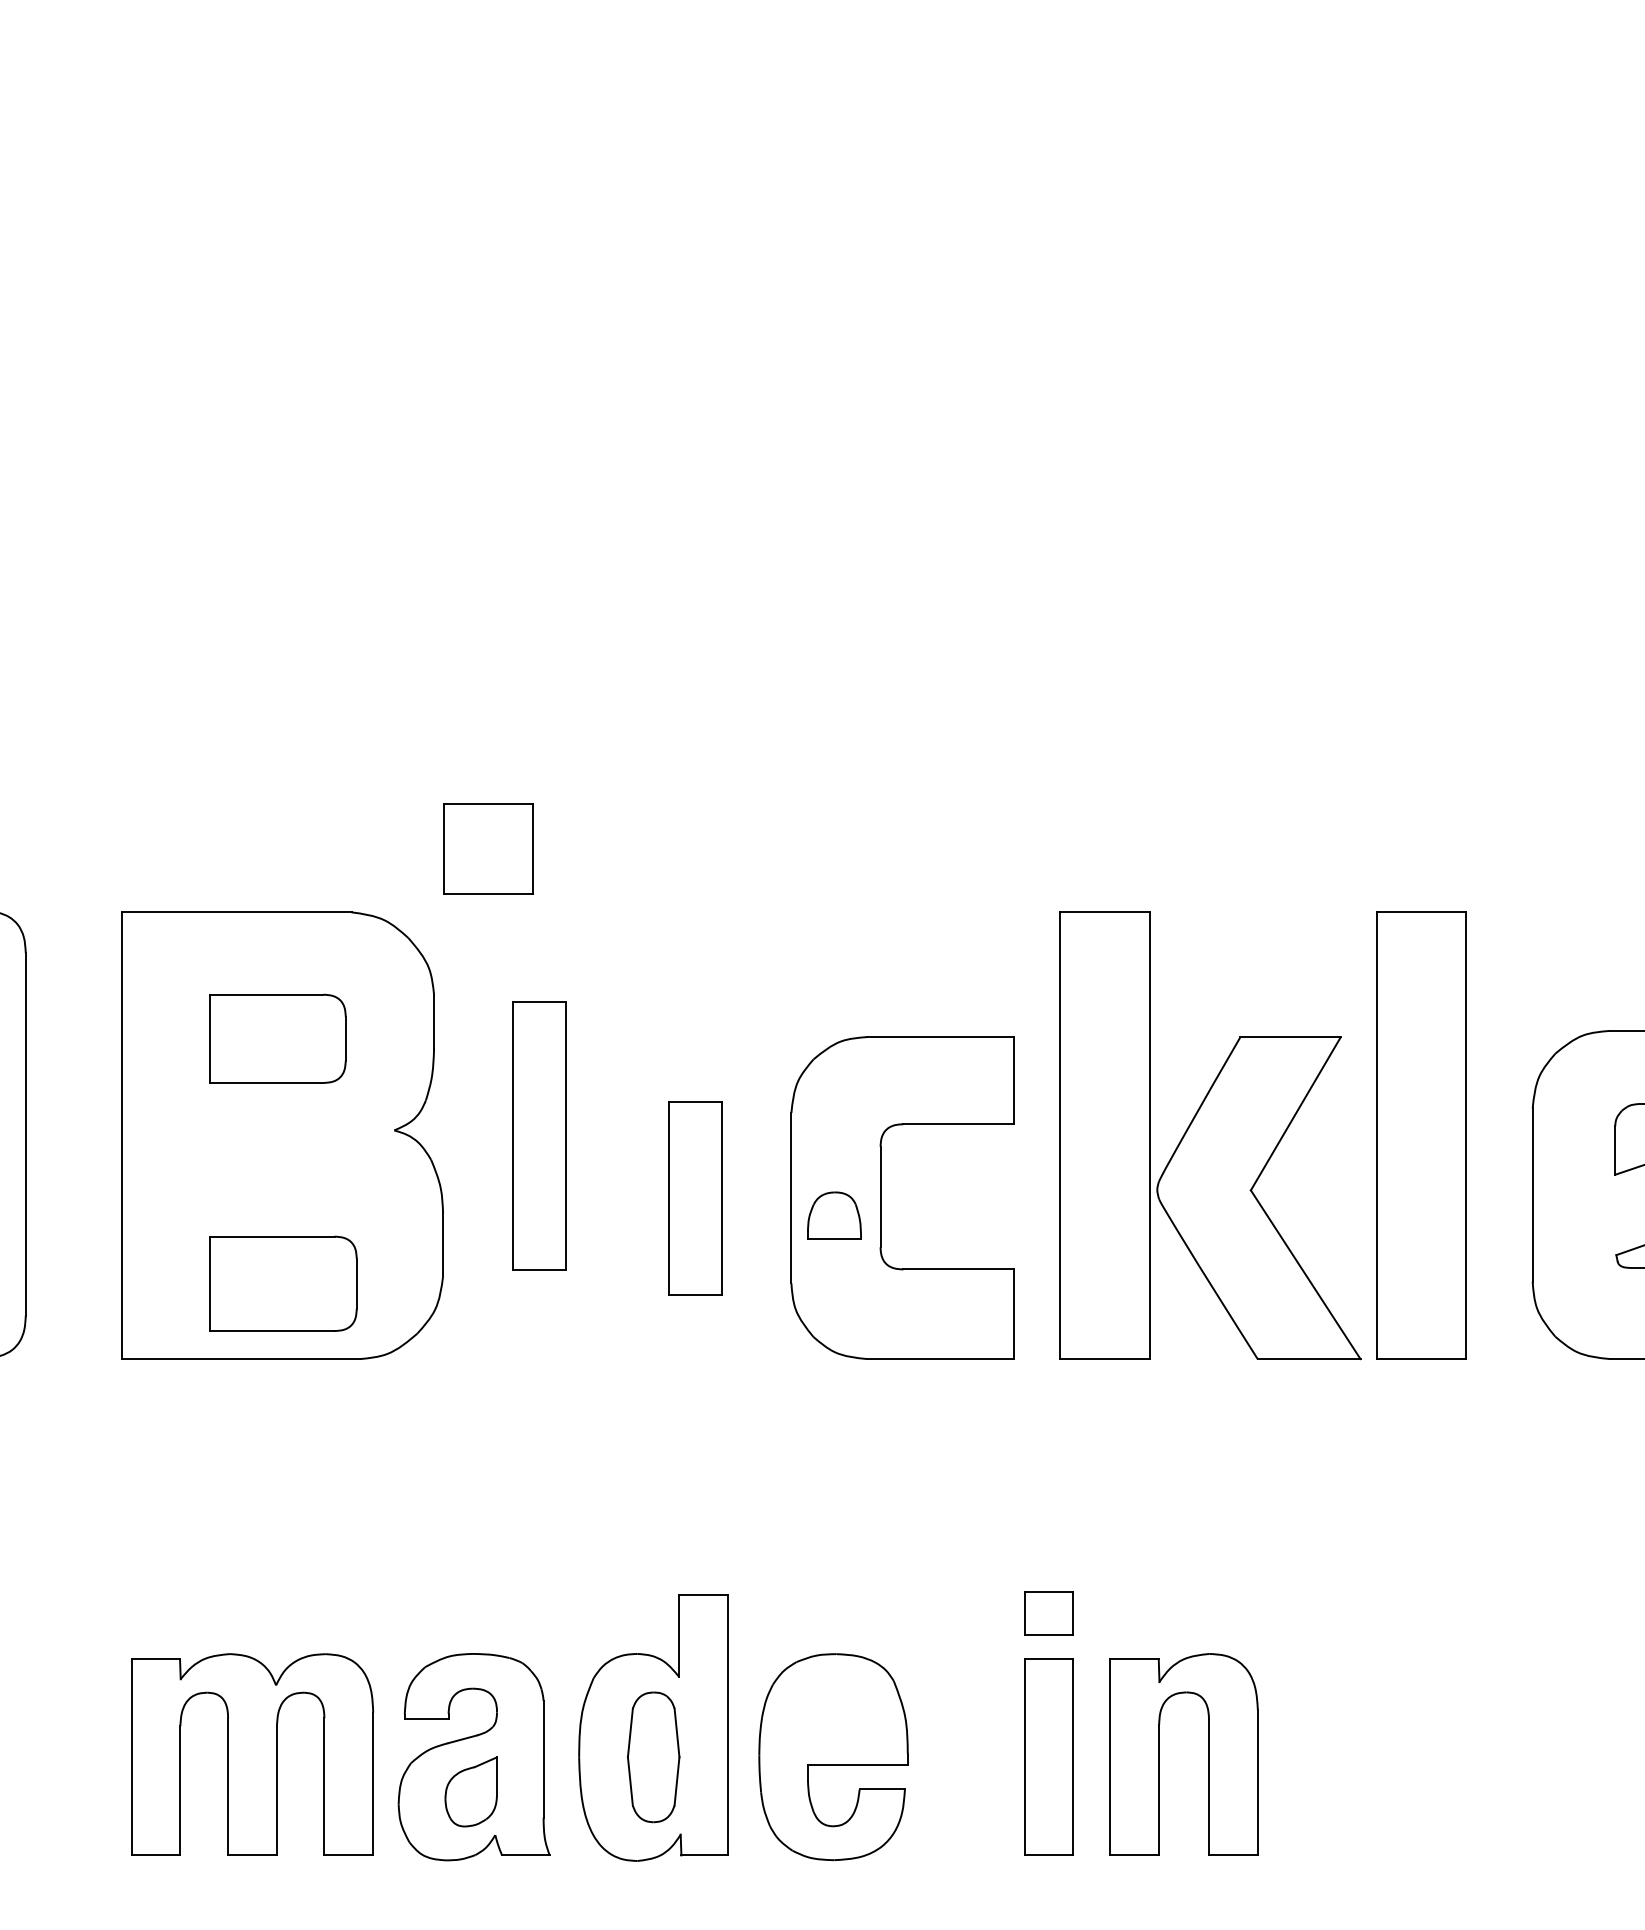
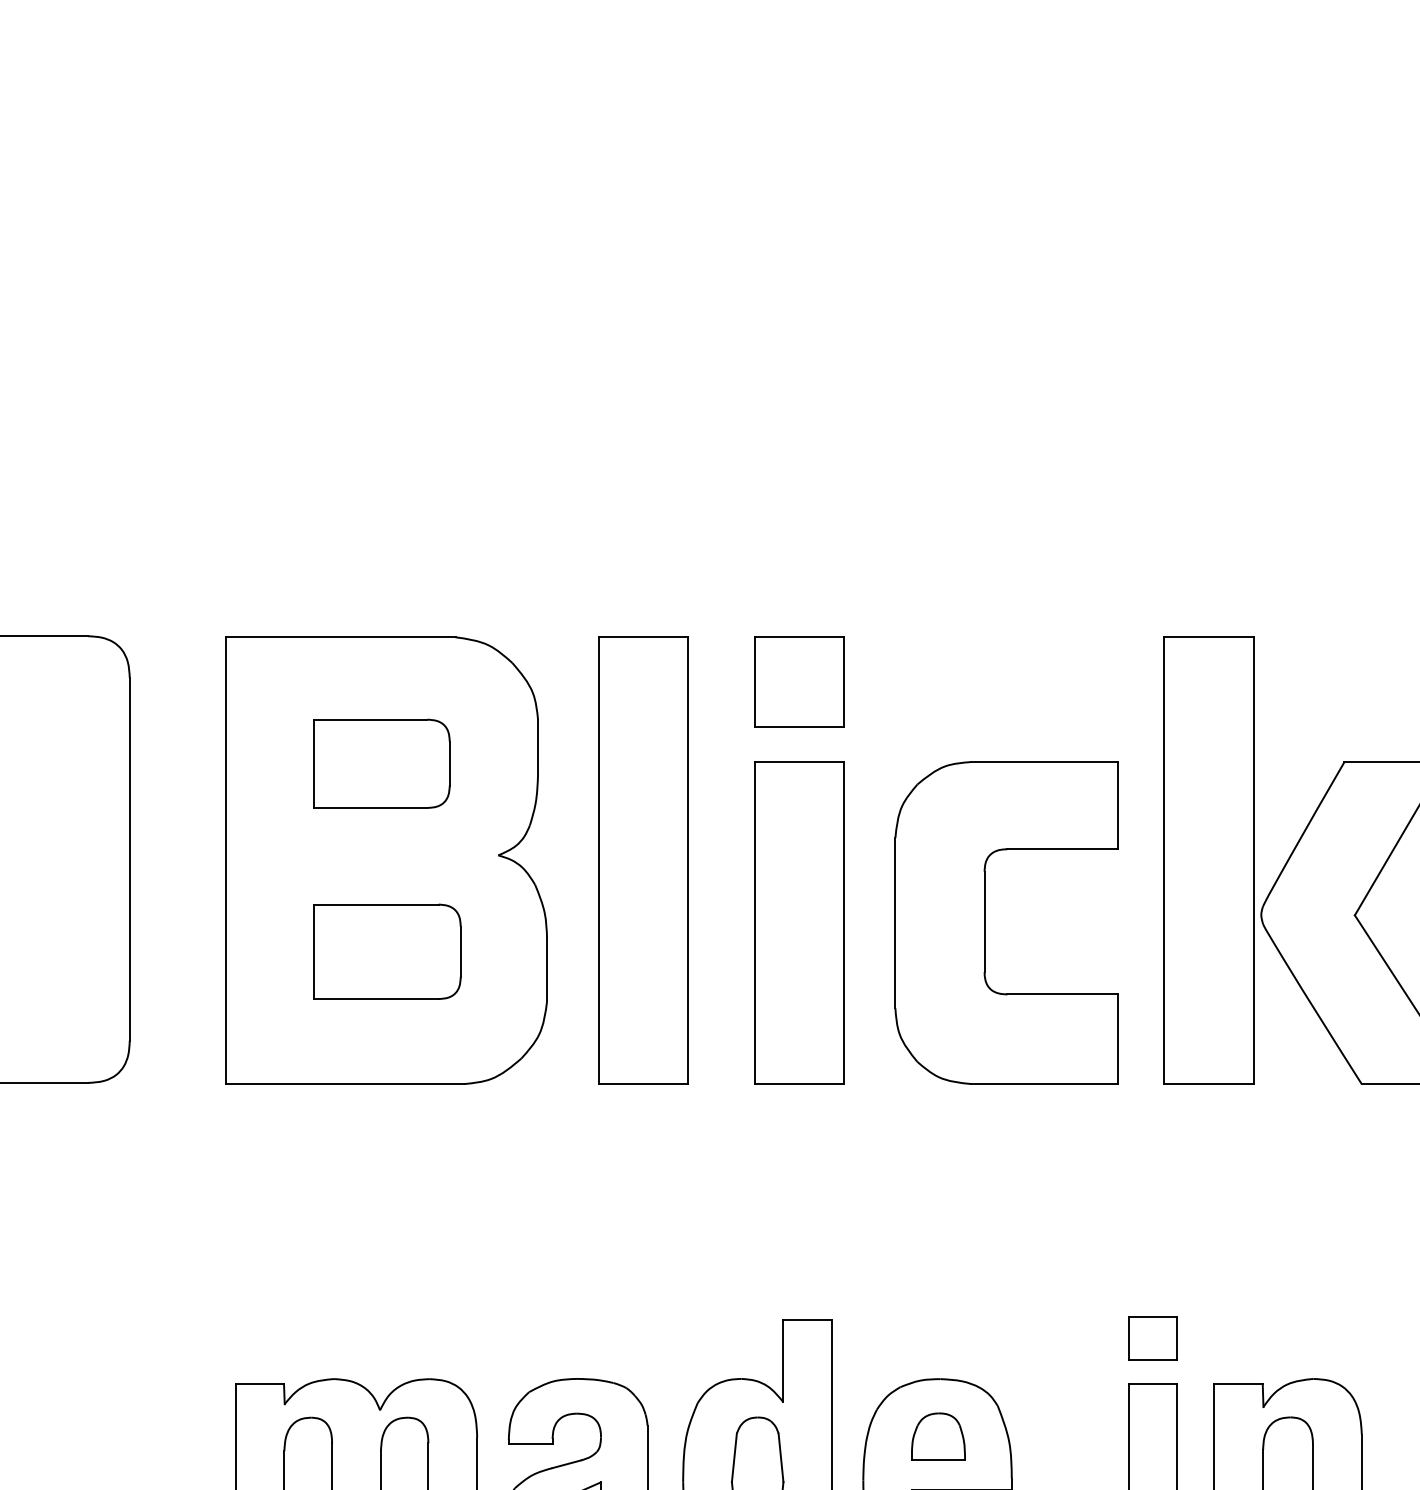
part: (488, 848) -> (799, 681), moved
part: (539, 1135) -> (643, 860), size x1.67
part: (695, 1198) -> (799, 923), size x1.67
part: (834, 1215) -> (938, 1436), moved
part: (283, 1283) -> (387, 951), moved

